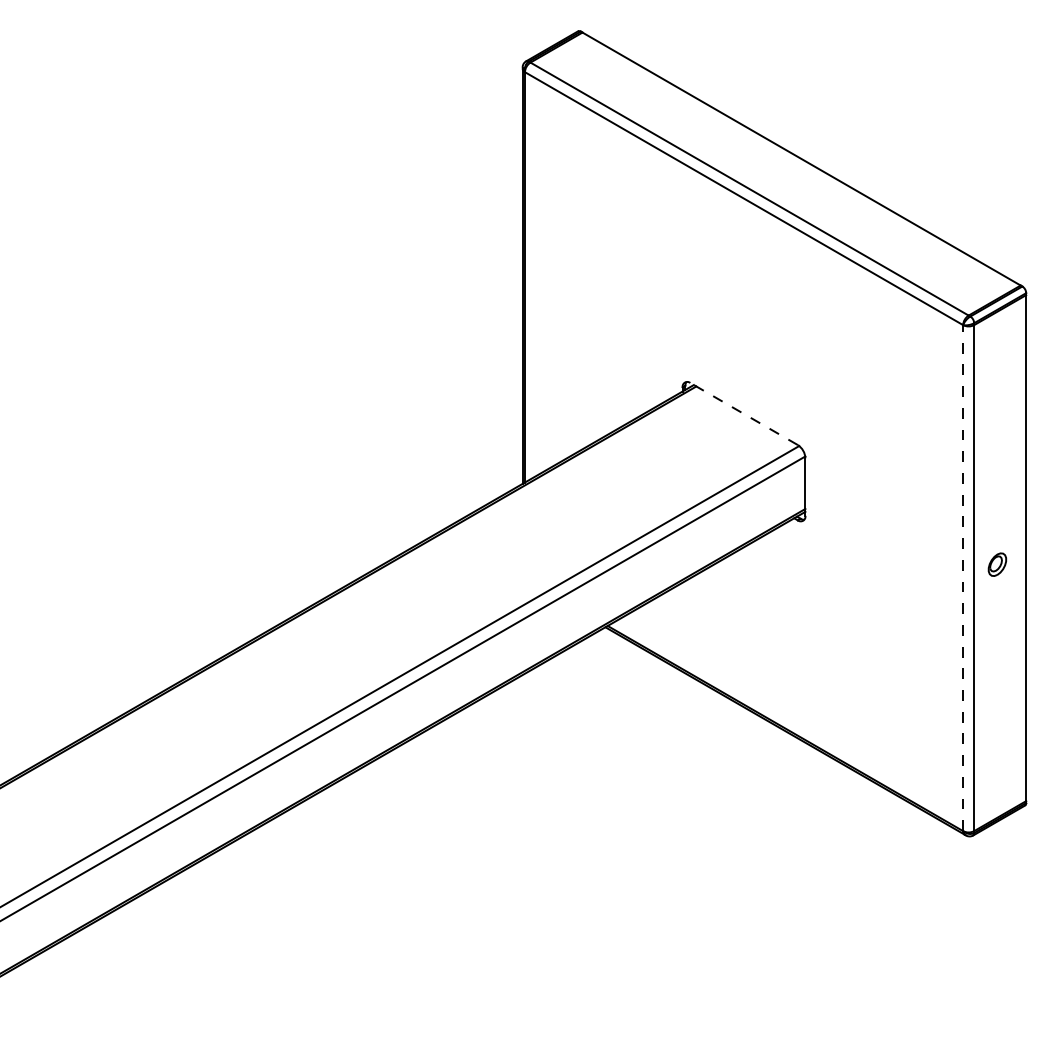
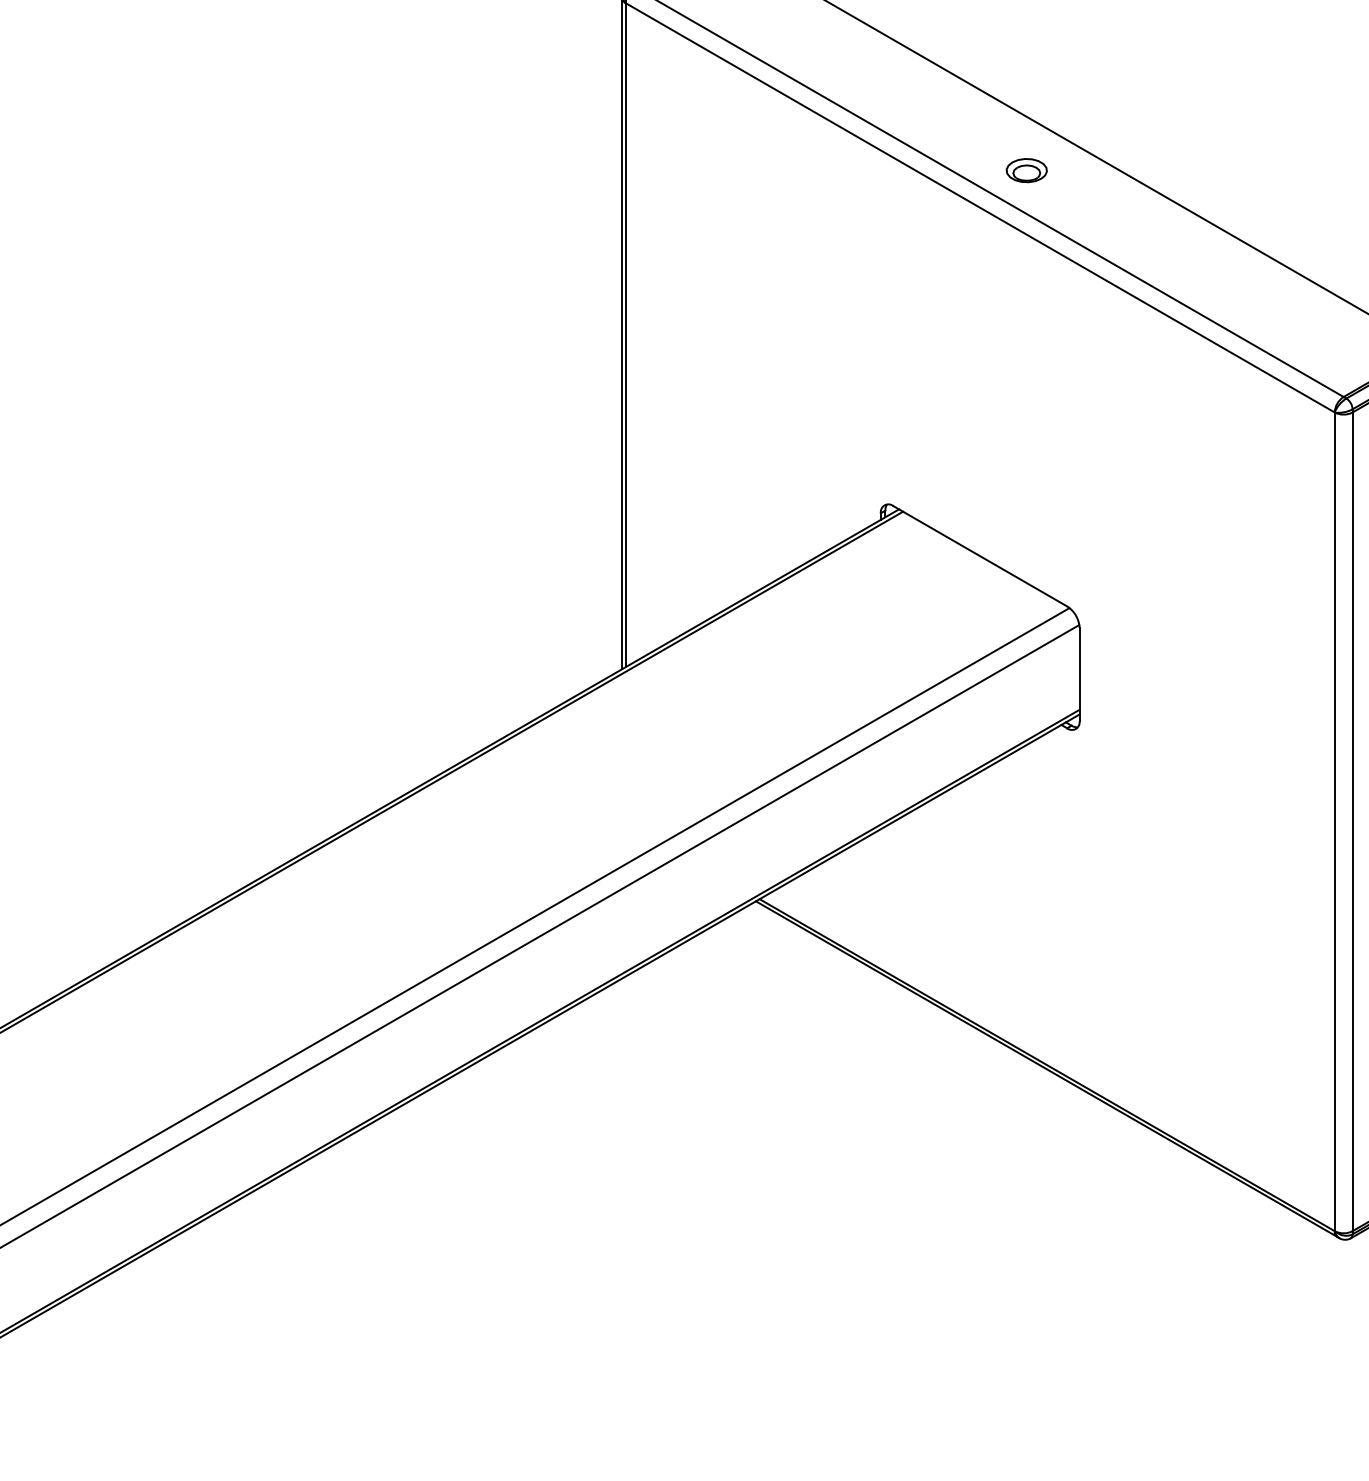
part: (772, 175) -> (1026, 170), added
line: (743, 413) -> (979, 555), dashed -> solid
line: (963, 577) -> (1335, 820), dashed -> solid

